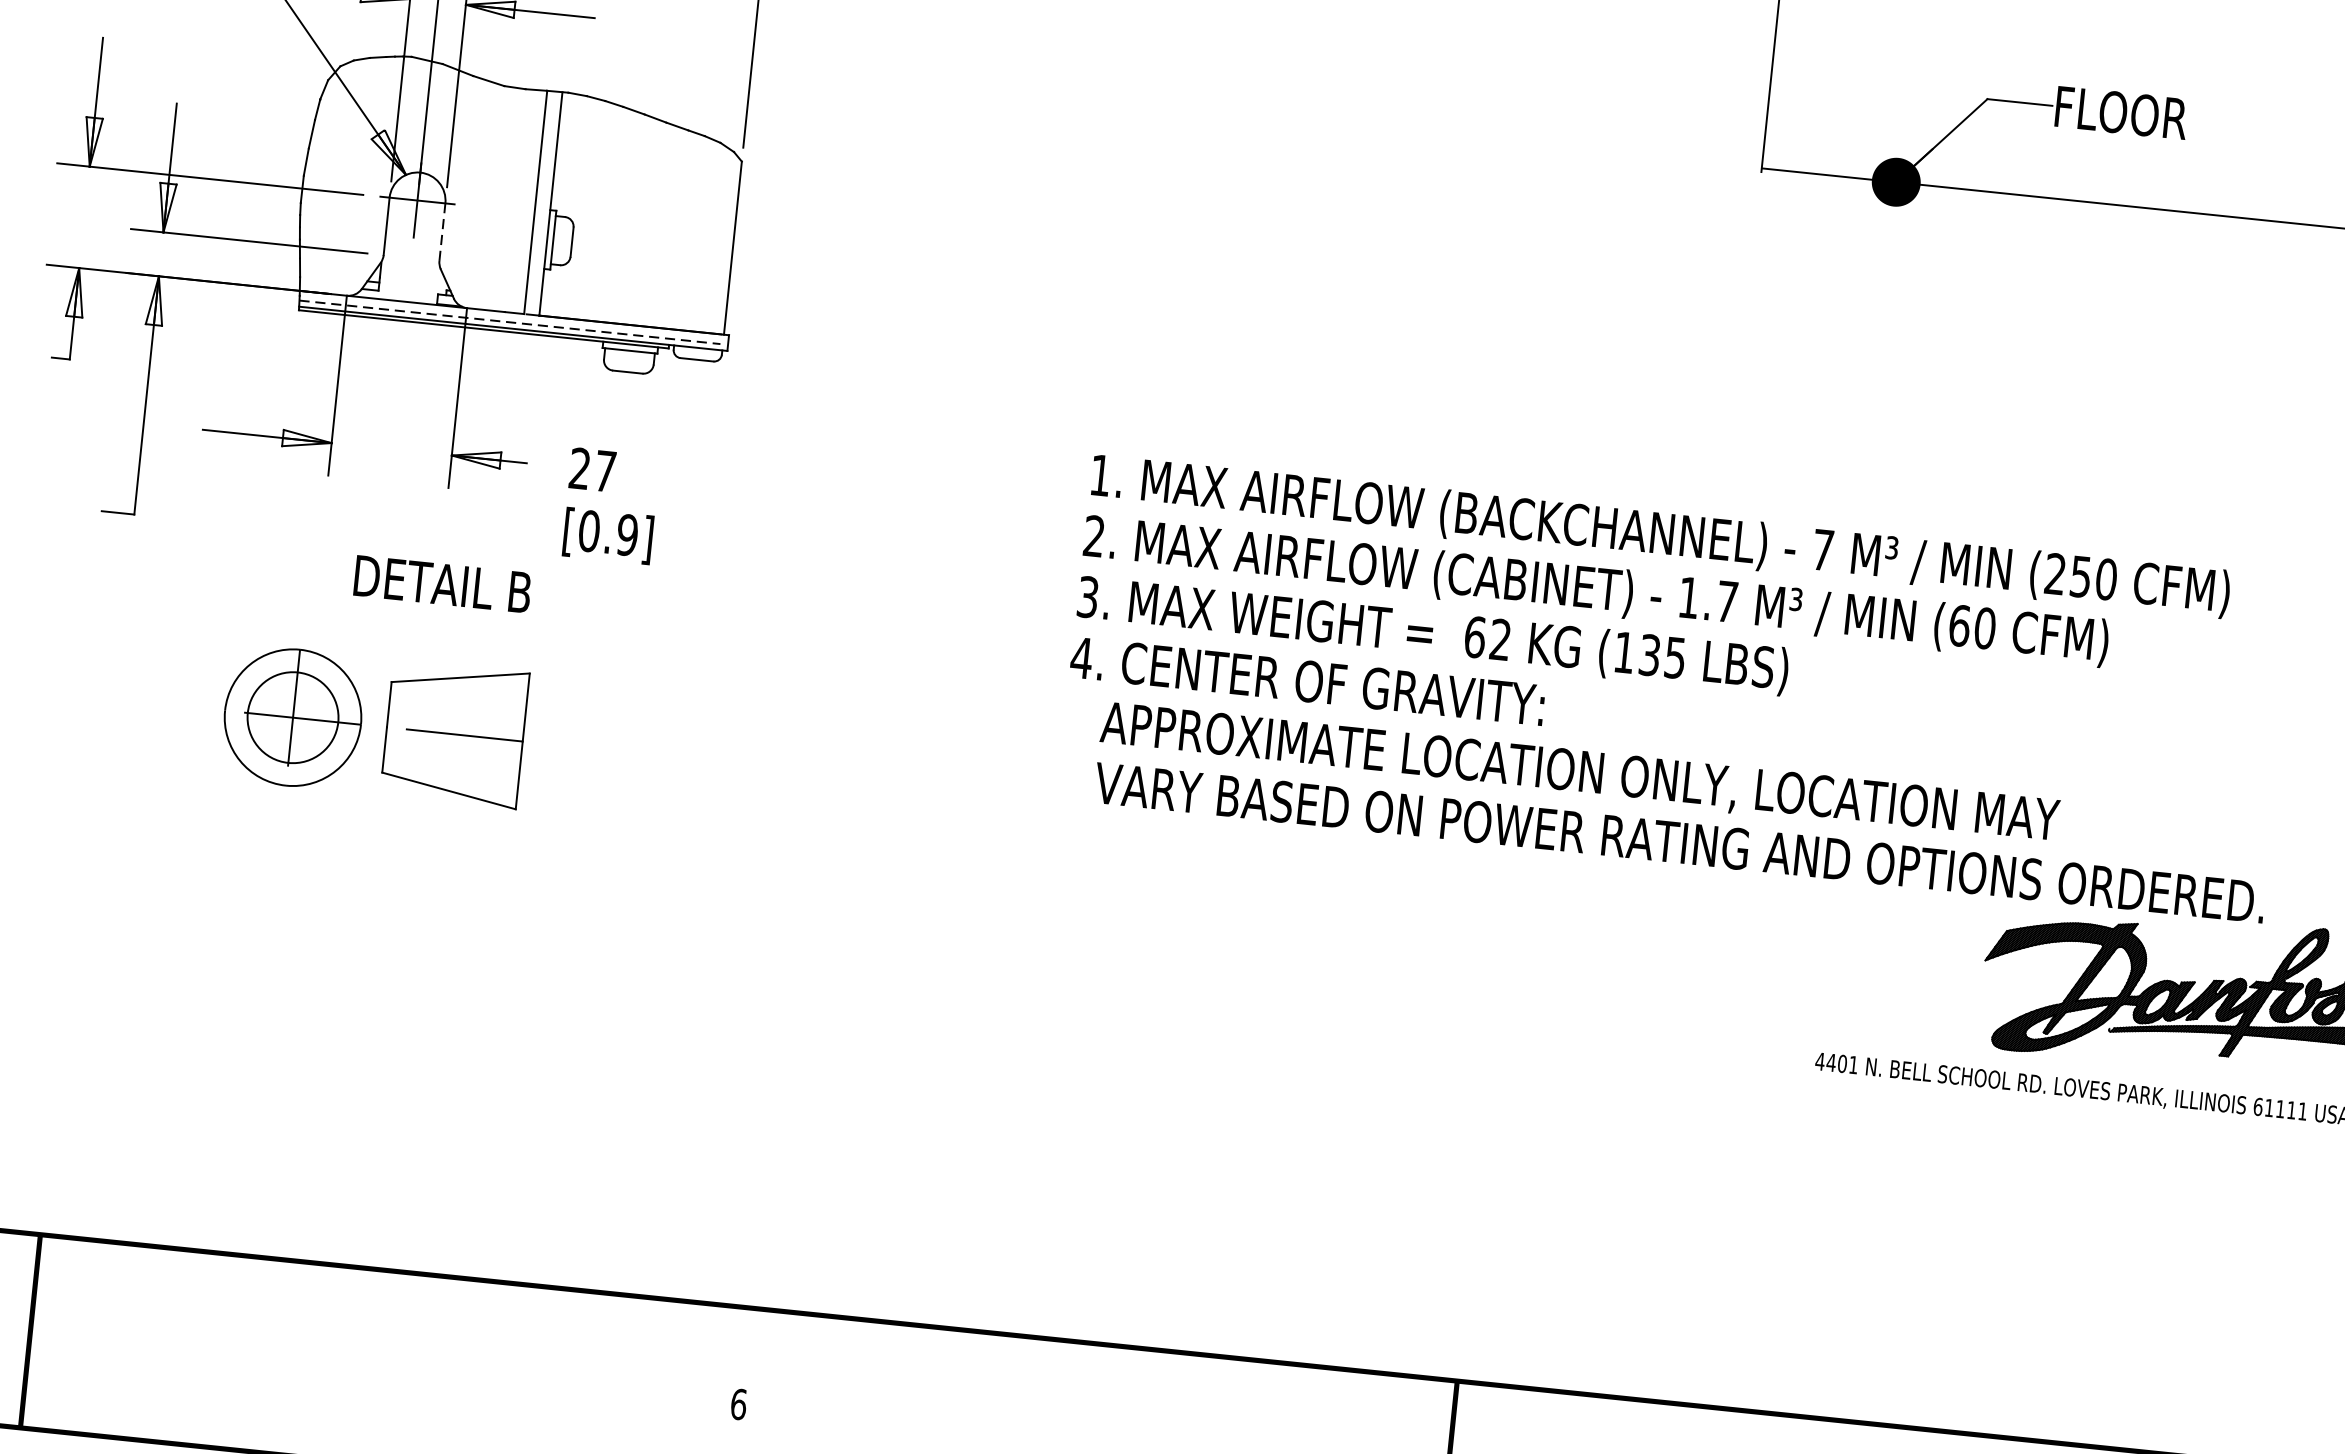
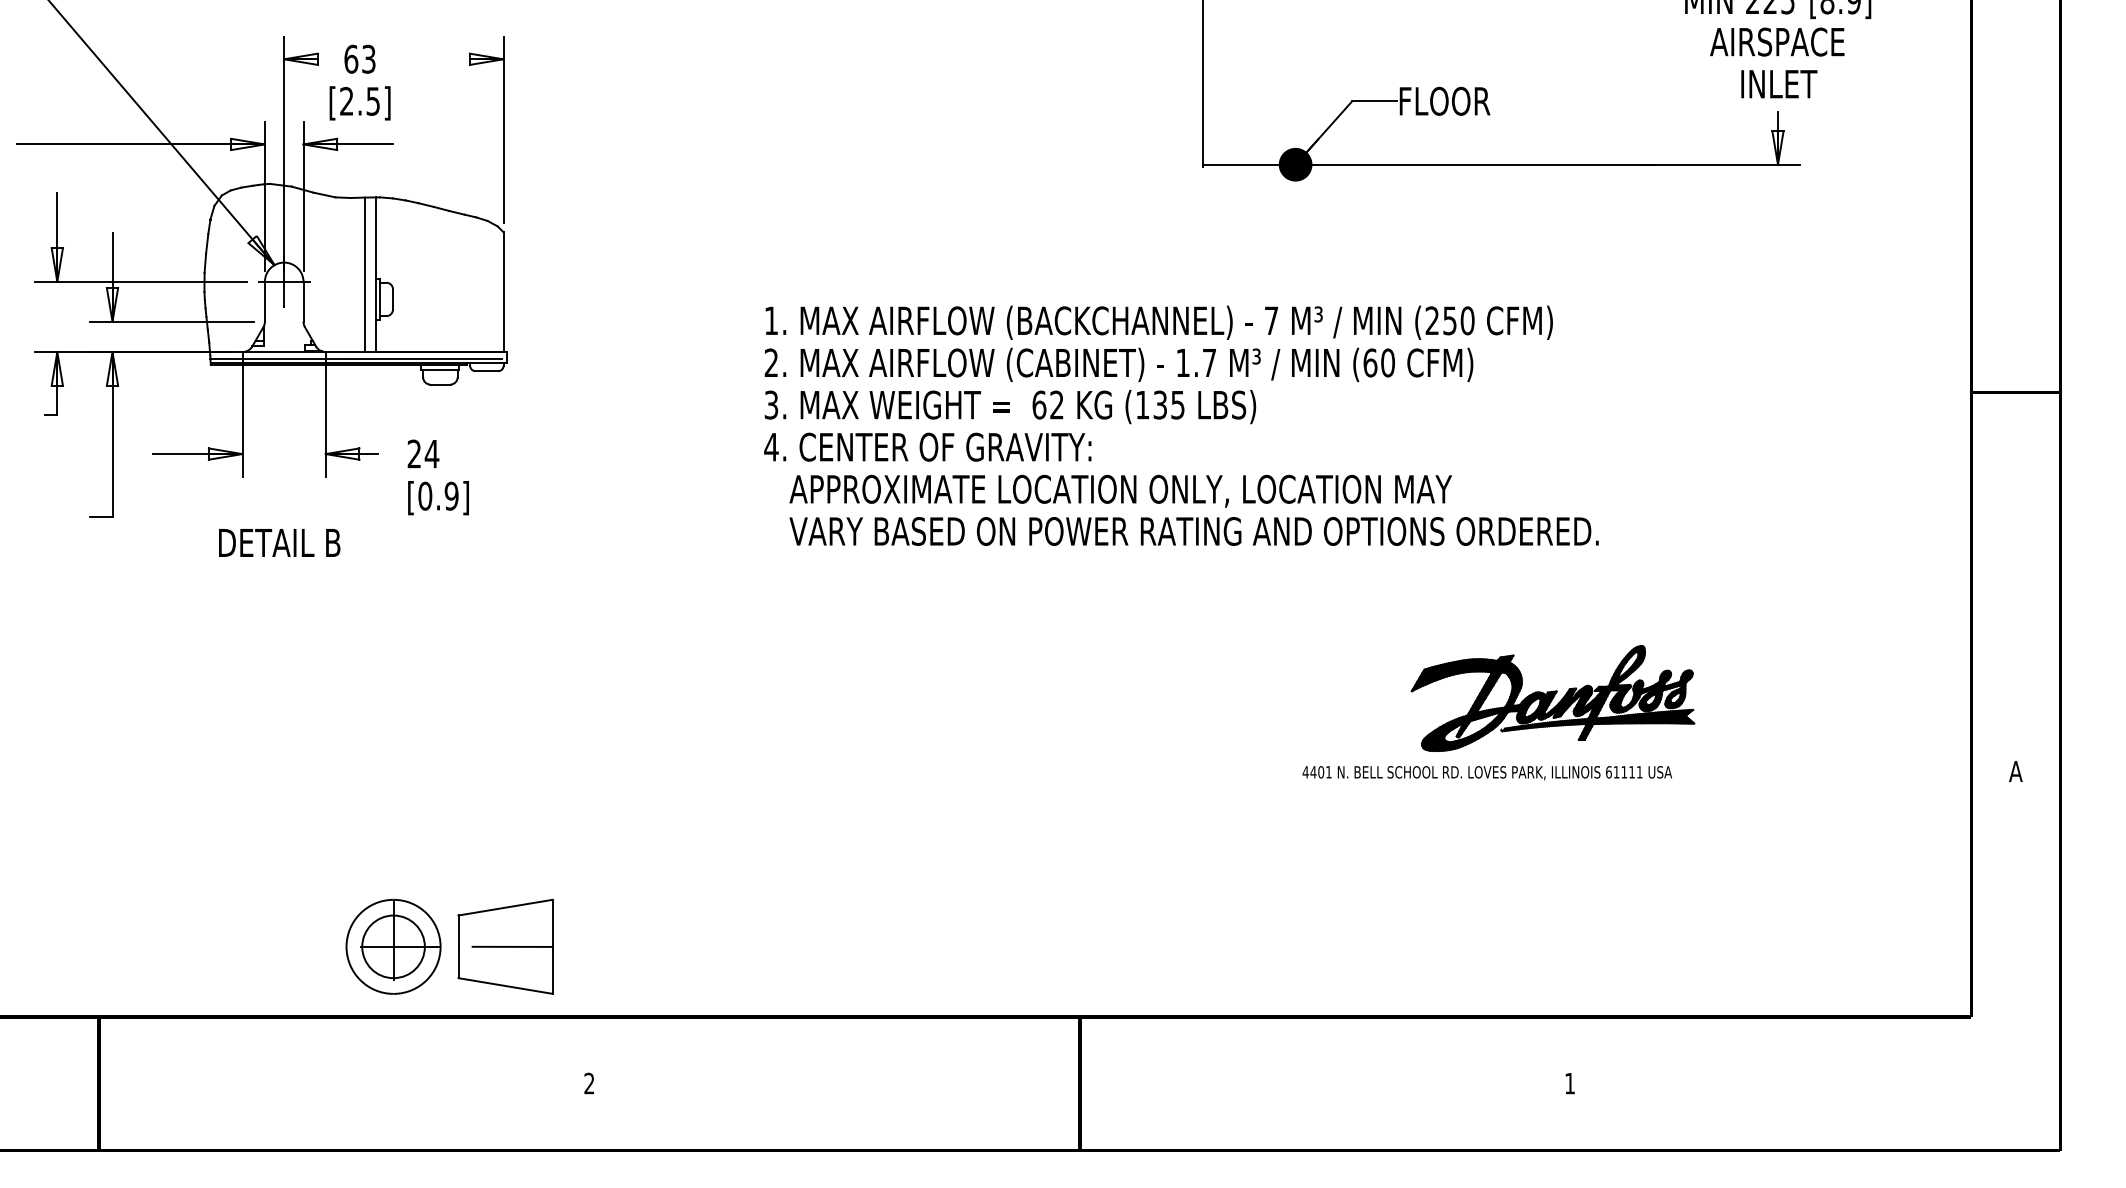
line: (442, 231) -> (303, 301), dashed -> solid
line: (510, 322) -> (356, 358), dashed -> solid
text: (604, 471) -> (431, 454), 27 -> 24
text: (442, 583) -> (279, 542), moved
text: (1677, 687) -> (1181, 425), moved
part: (362, 724) -> (441, 946), moved
text: (738, 1404) -> (589, 1083), 6 -> 2

